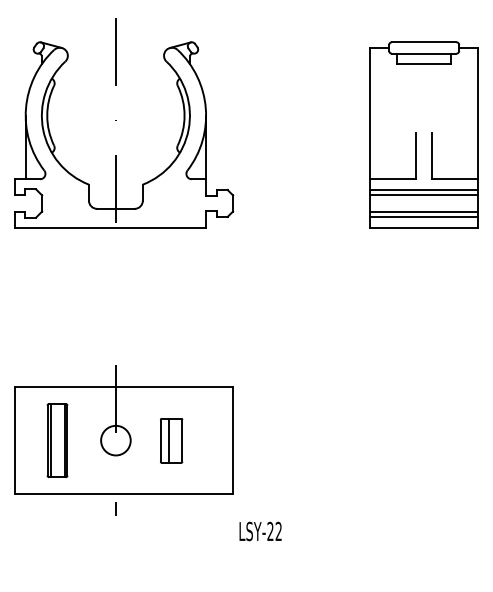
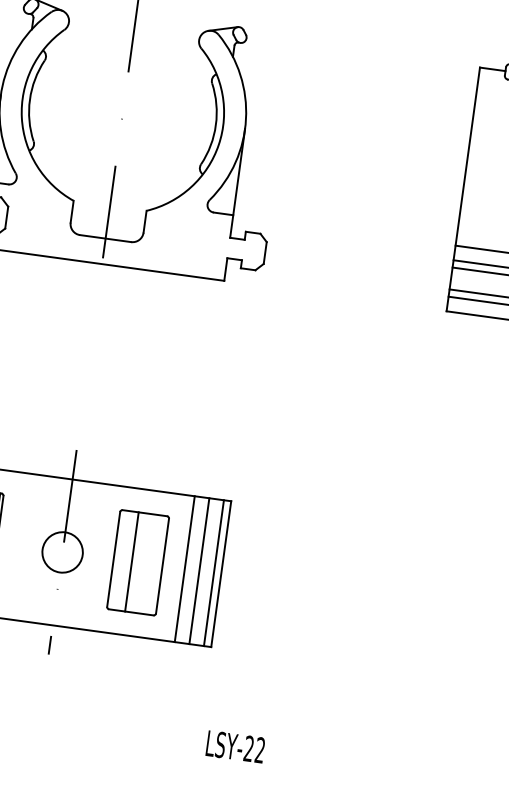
part: (171, 440) -> (137, 562), size x1.67
line: (206, 440) -> (185, 569), added
line: (216, 440) -> (198, 570), added
line: (227, 440) -> (213, 572), added
text: (260, 531) -> (235, 746), moved

